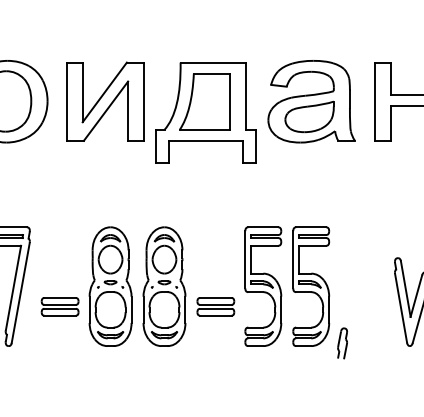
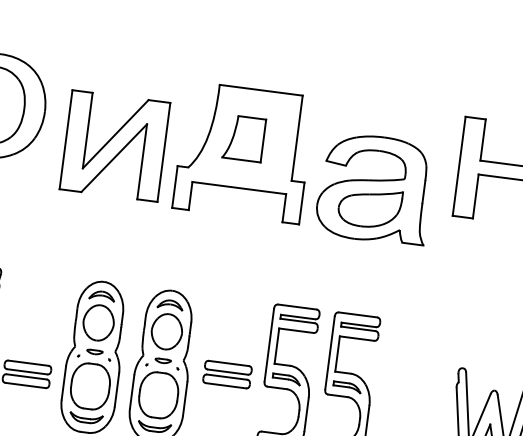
part: (105, 101) -> (115, 145), moved
part: (204, 101) -> (243, 138), size x0.6
part: (311, 101) -> (374, 188), moved
part: (215, 306) -> (227, 374), moved

